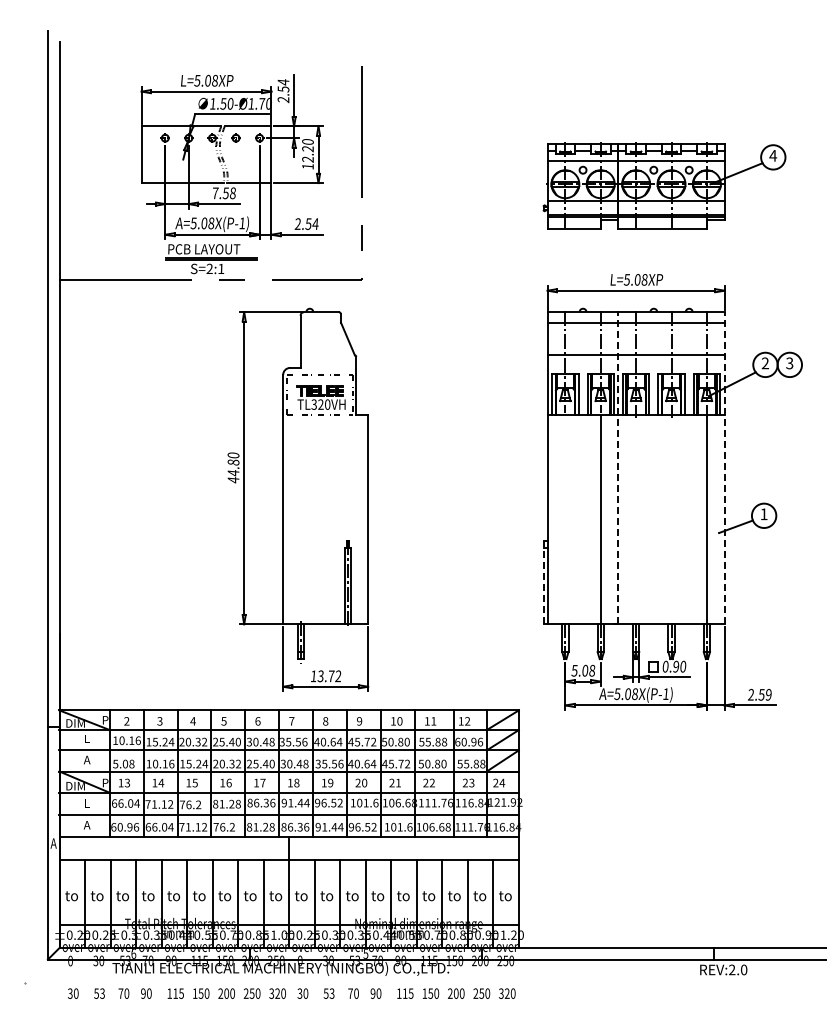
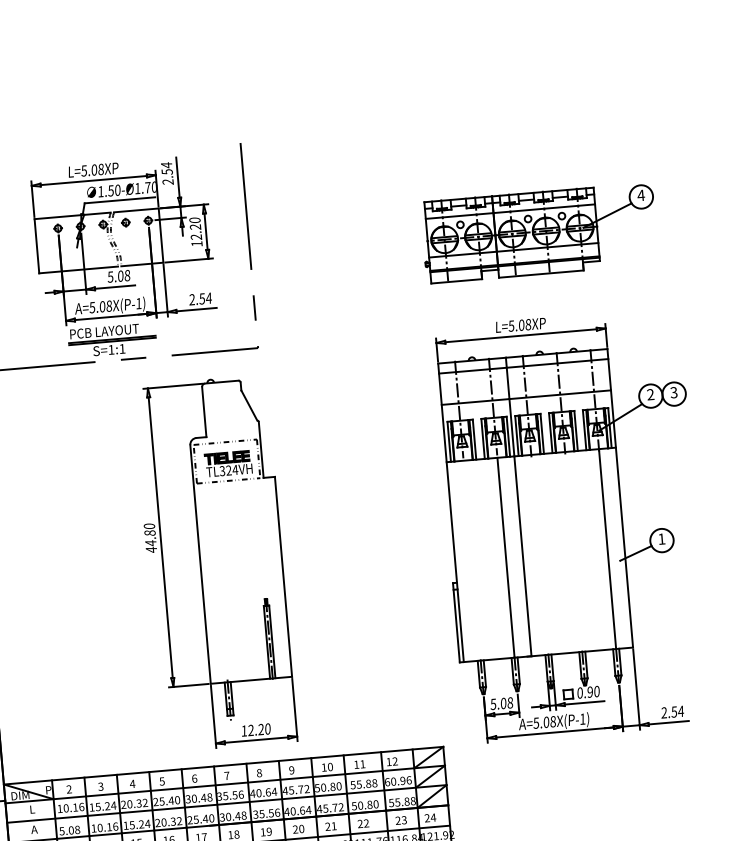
text: (220, 193) -> (115, 276), 7.58 -> 5.08
text: (209, 268) -> (111, 349), S=2:1 -> S=1:1
text: (327, 404) -> (235, 469), TL320VH -> TL324VH
line: (618, 467) -> (518, 506), dashed -> solid
line: (724, 467) -> (620, 497), dashed -> solid
line: (543, 582) -> (456, 622), dashed -> solid
text: (329, 676) -> (259, 729), 13.72 -> 12.20
text: (768, 694) -> (680, 711), 2.59 -> 2.54

